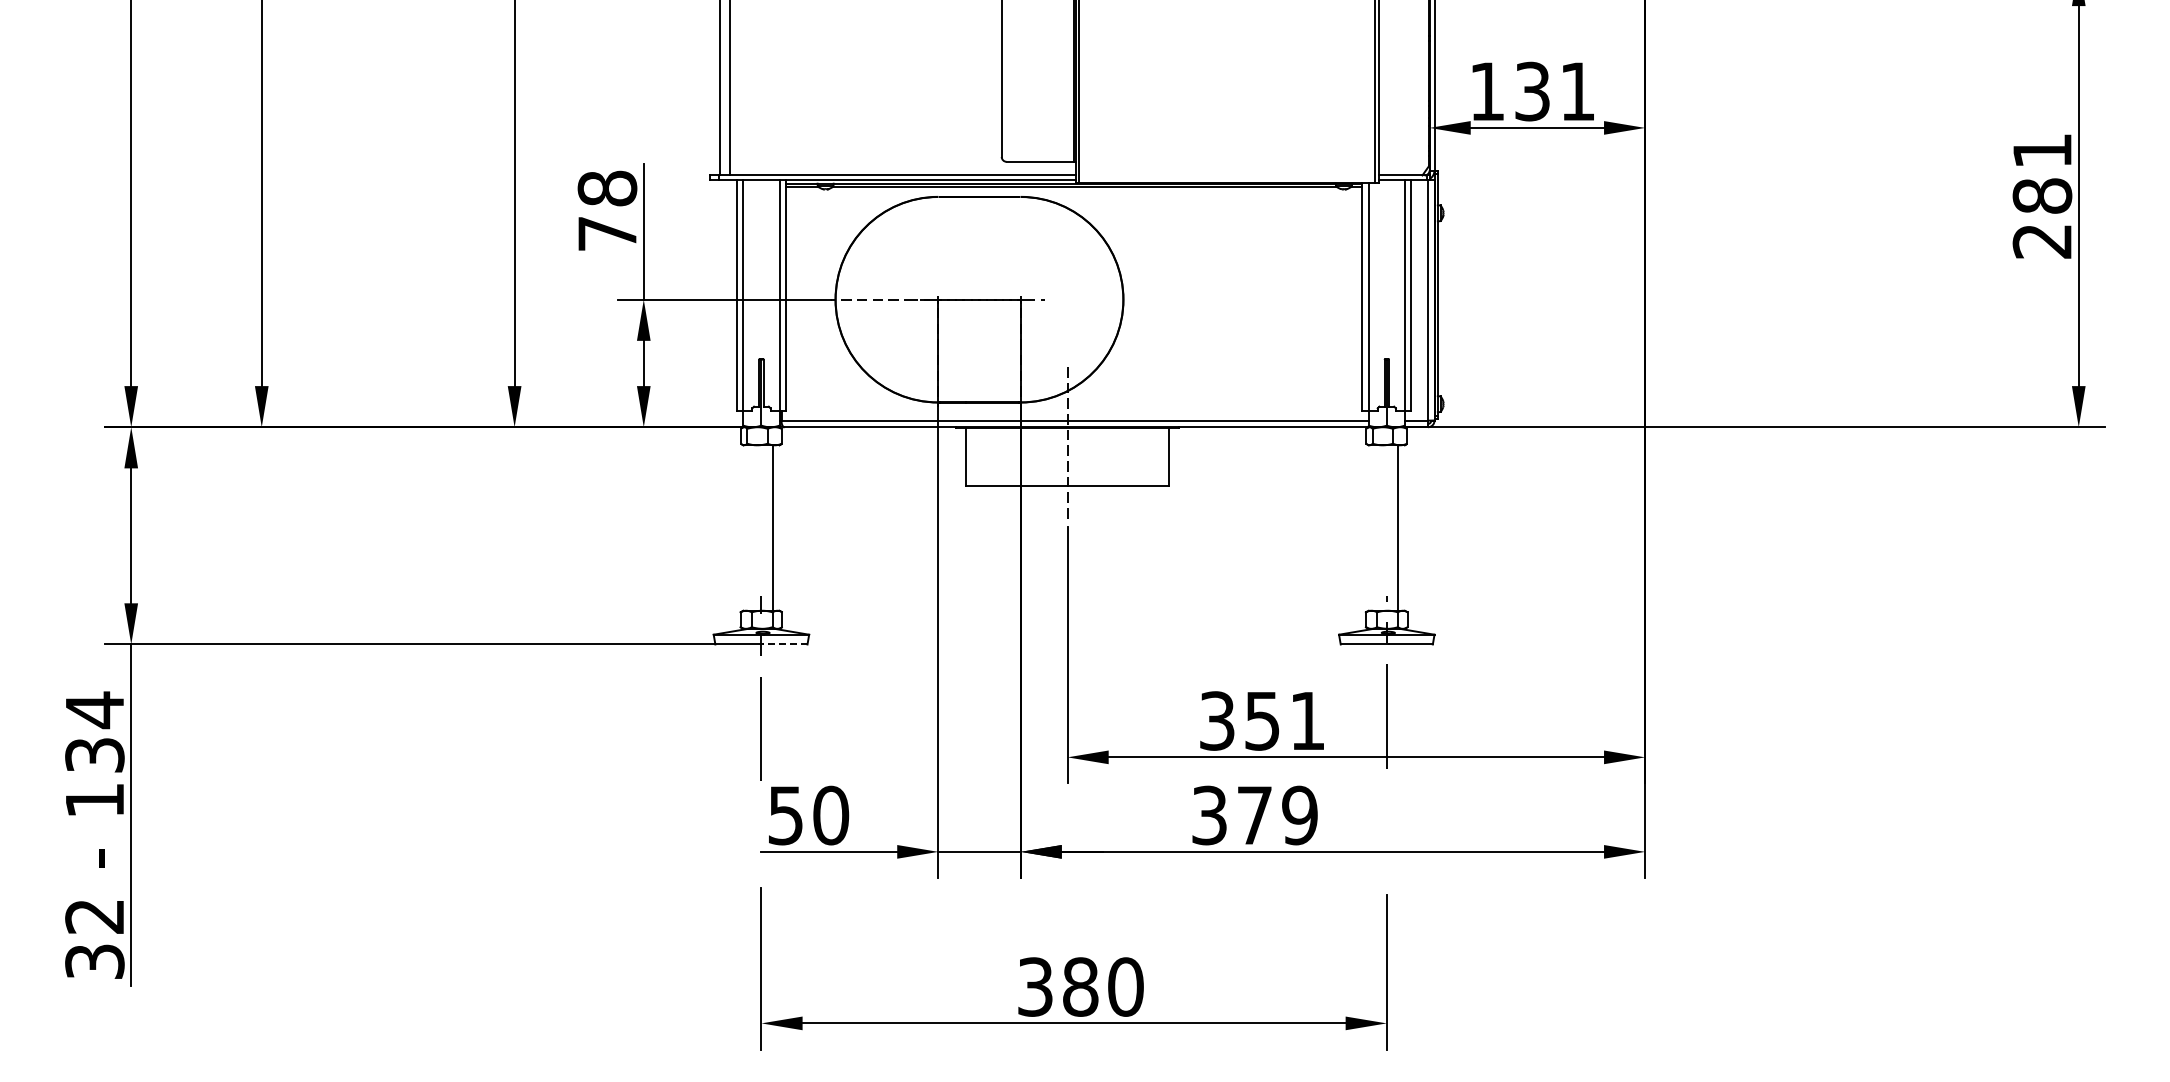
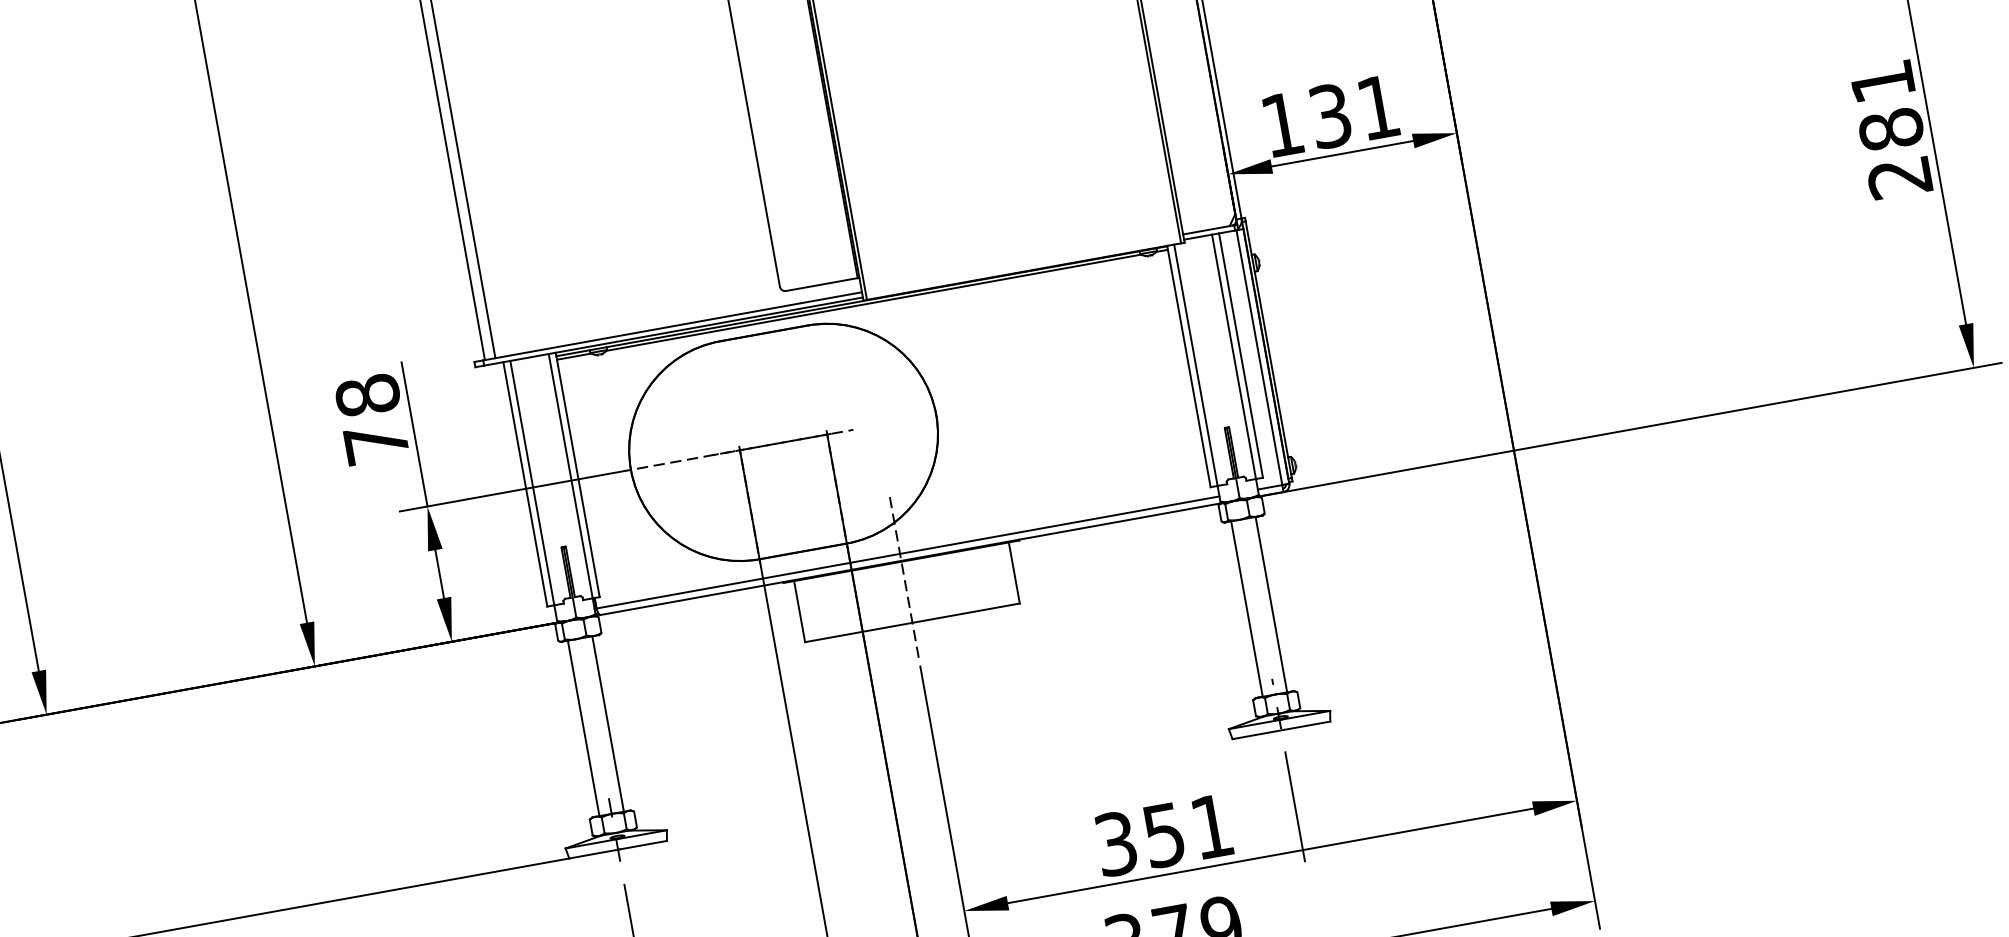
line: (749, 527) -> (583, 727), added
line: (1375, 527) -> (1247, 608), added
line: (784, 644) -> (642, 845), dashed -> solid

